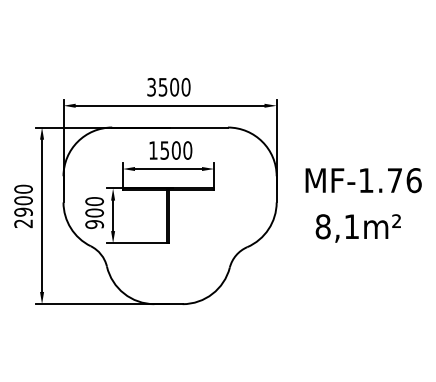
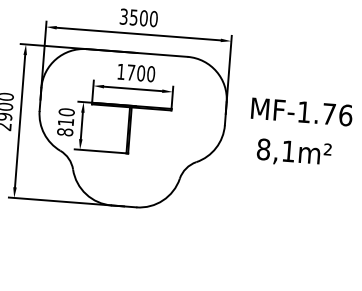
text: (164, 150) -> (130, 72), 1500 -> 1700
text: (94, 218) -> (65, 127), 900 -> 810

